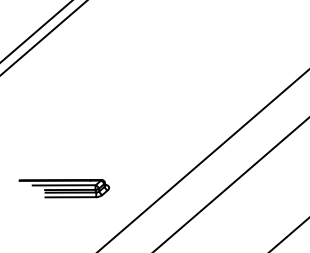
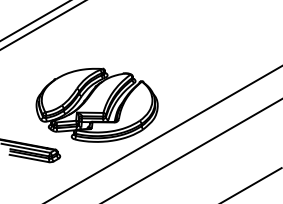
part: (142, 113) -> (96, 104), added

